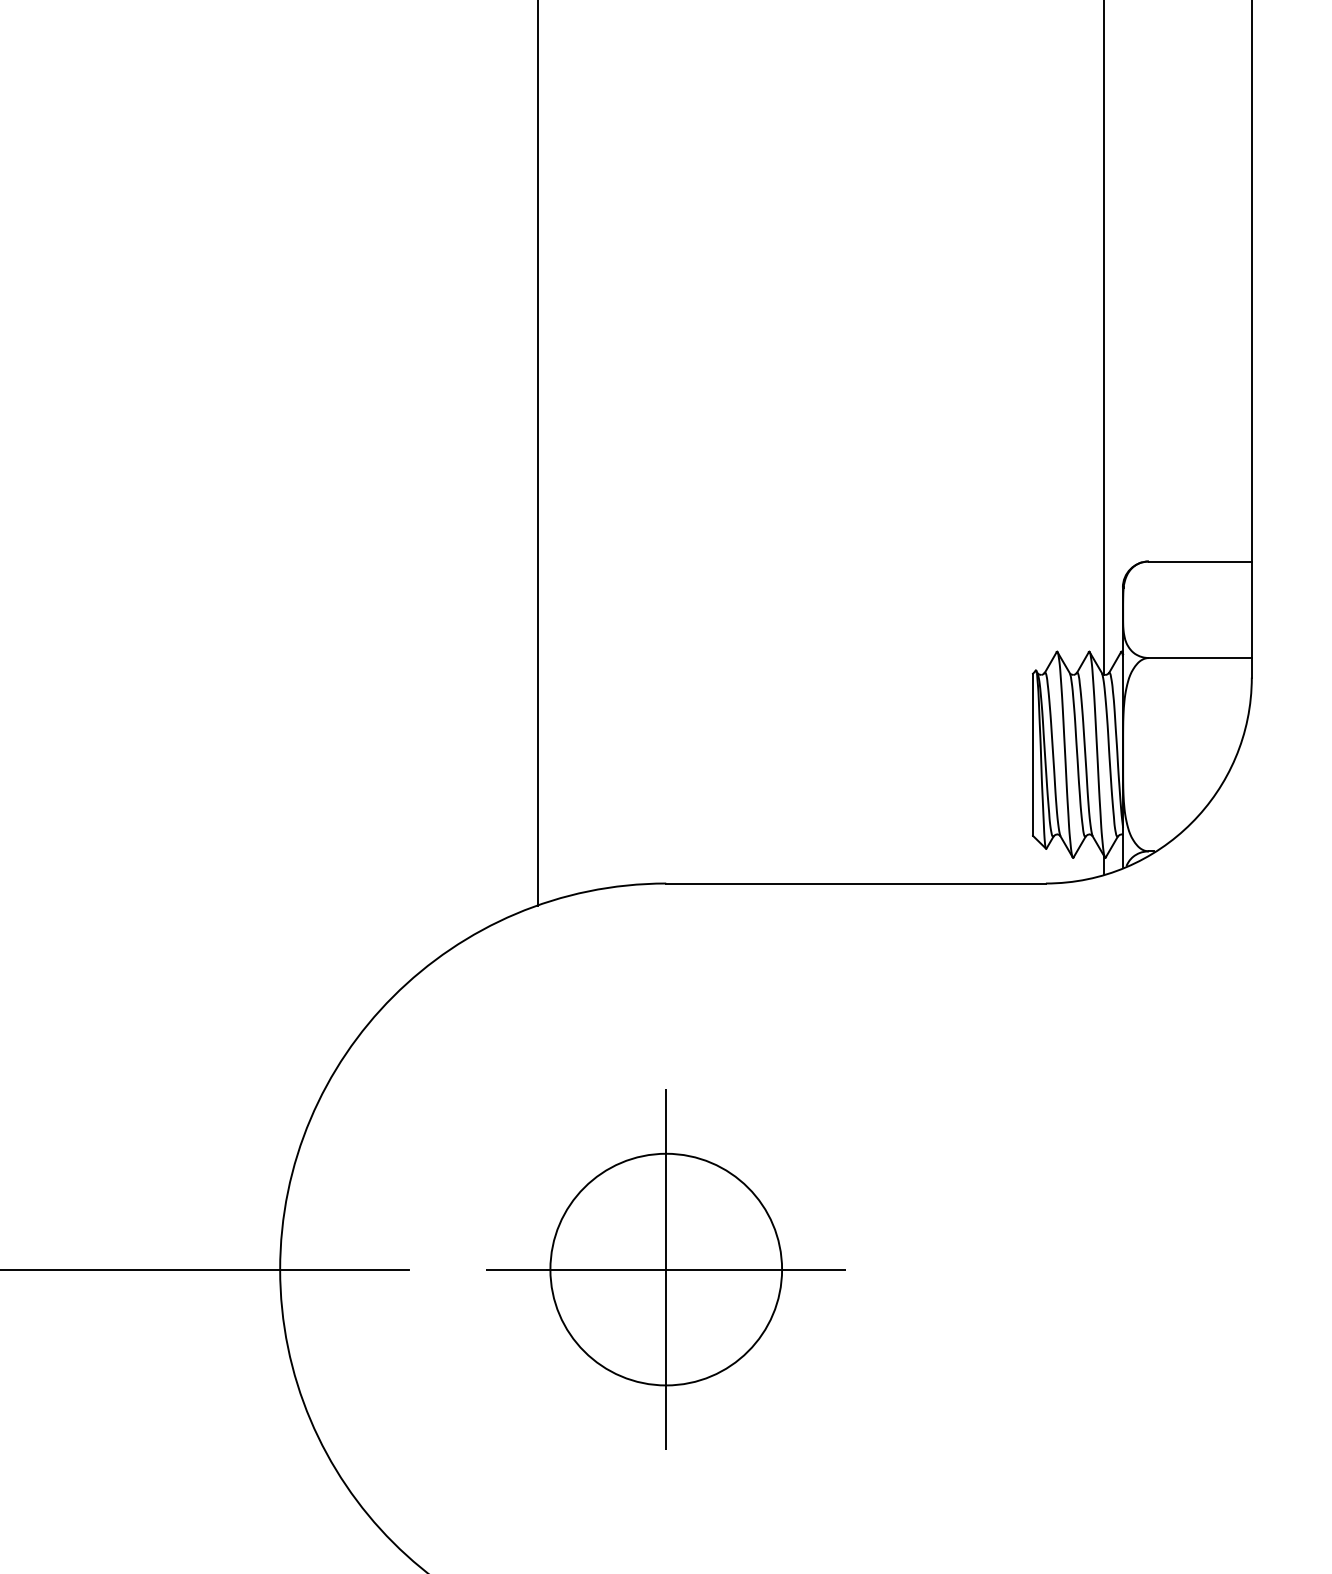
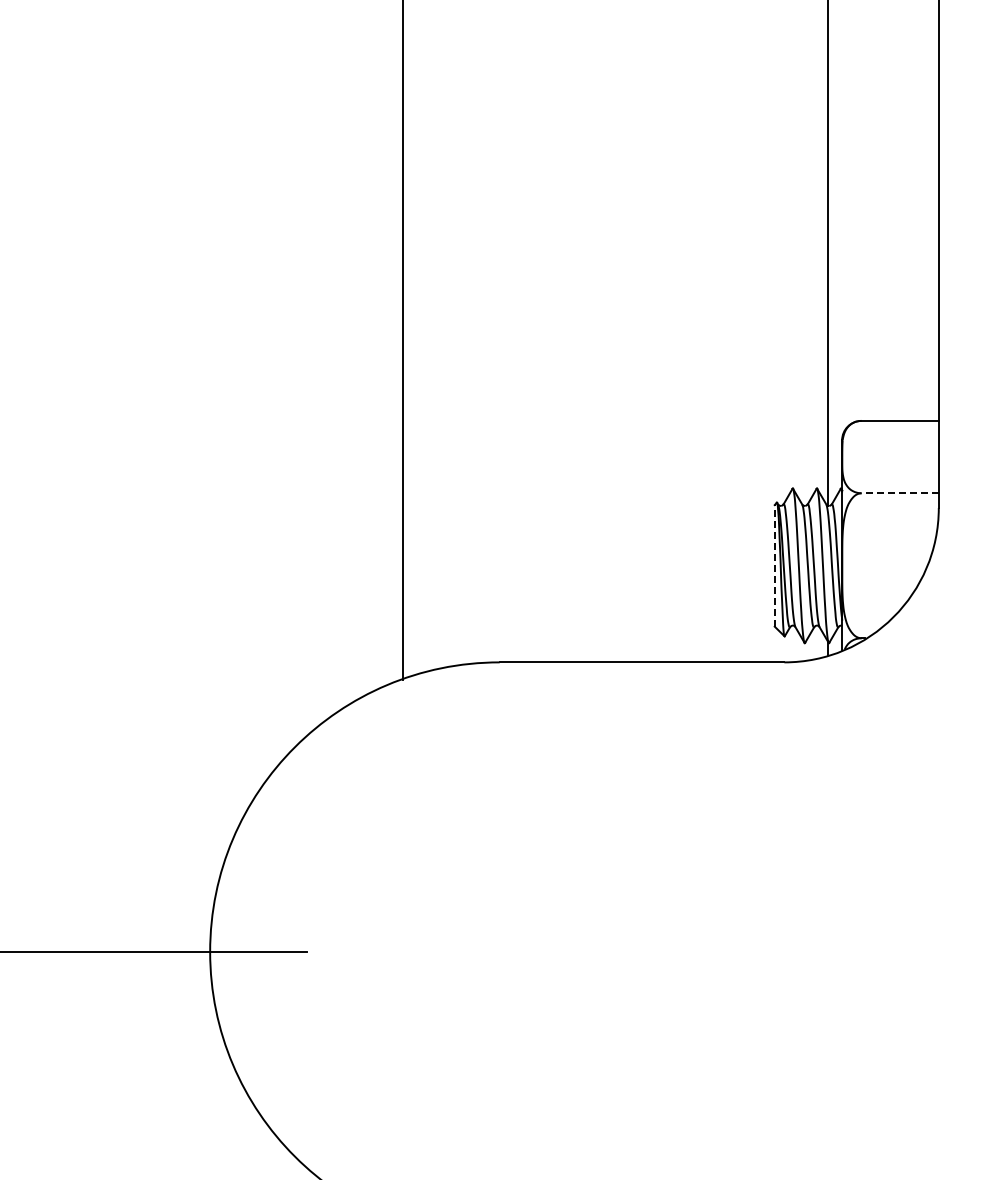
line: (1200, 658) -> (900, 493), solid -> dashed
line: (1032, 754) -> (774, 565), solid -> dashed
part: (666, 1269) -> (499, 951), removed

